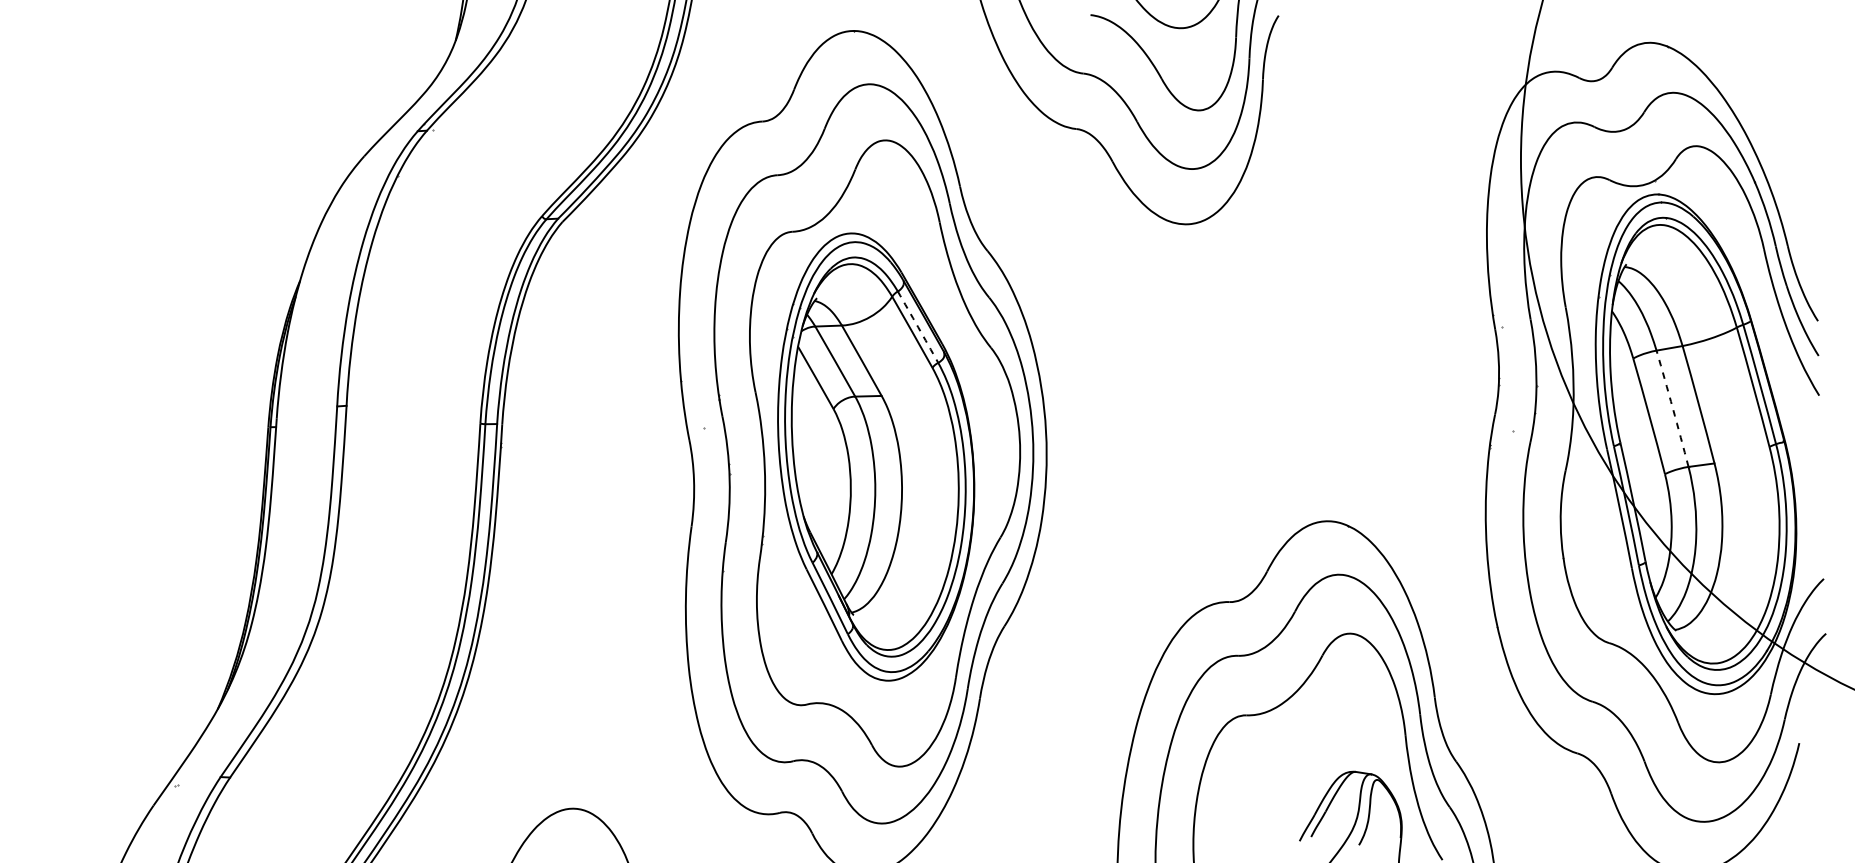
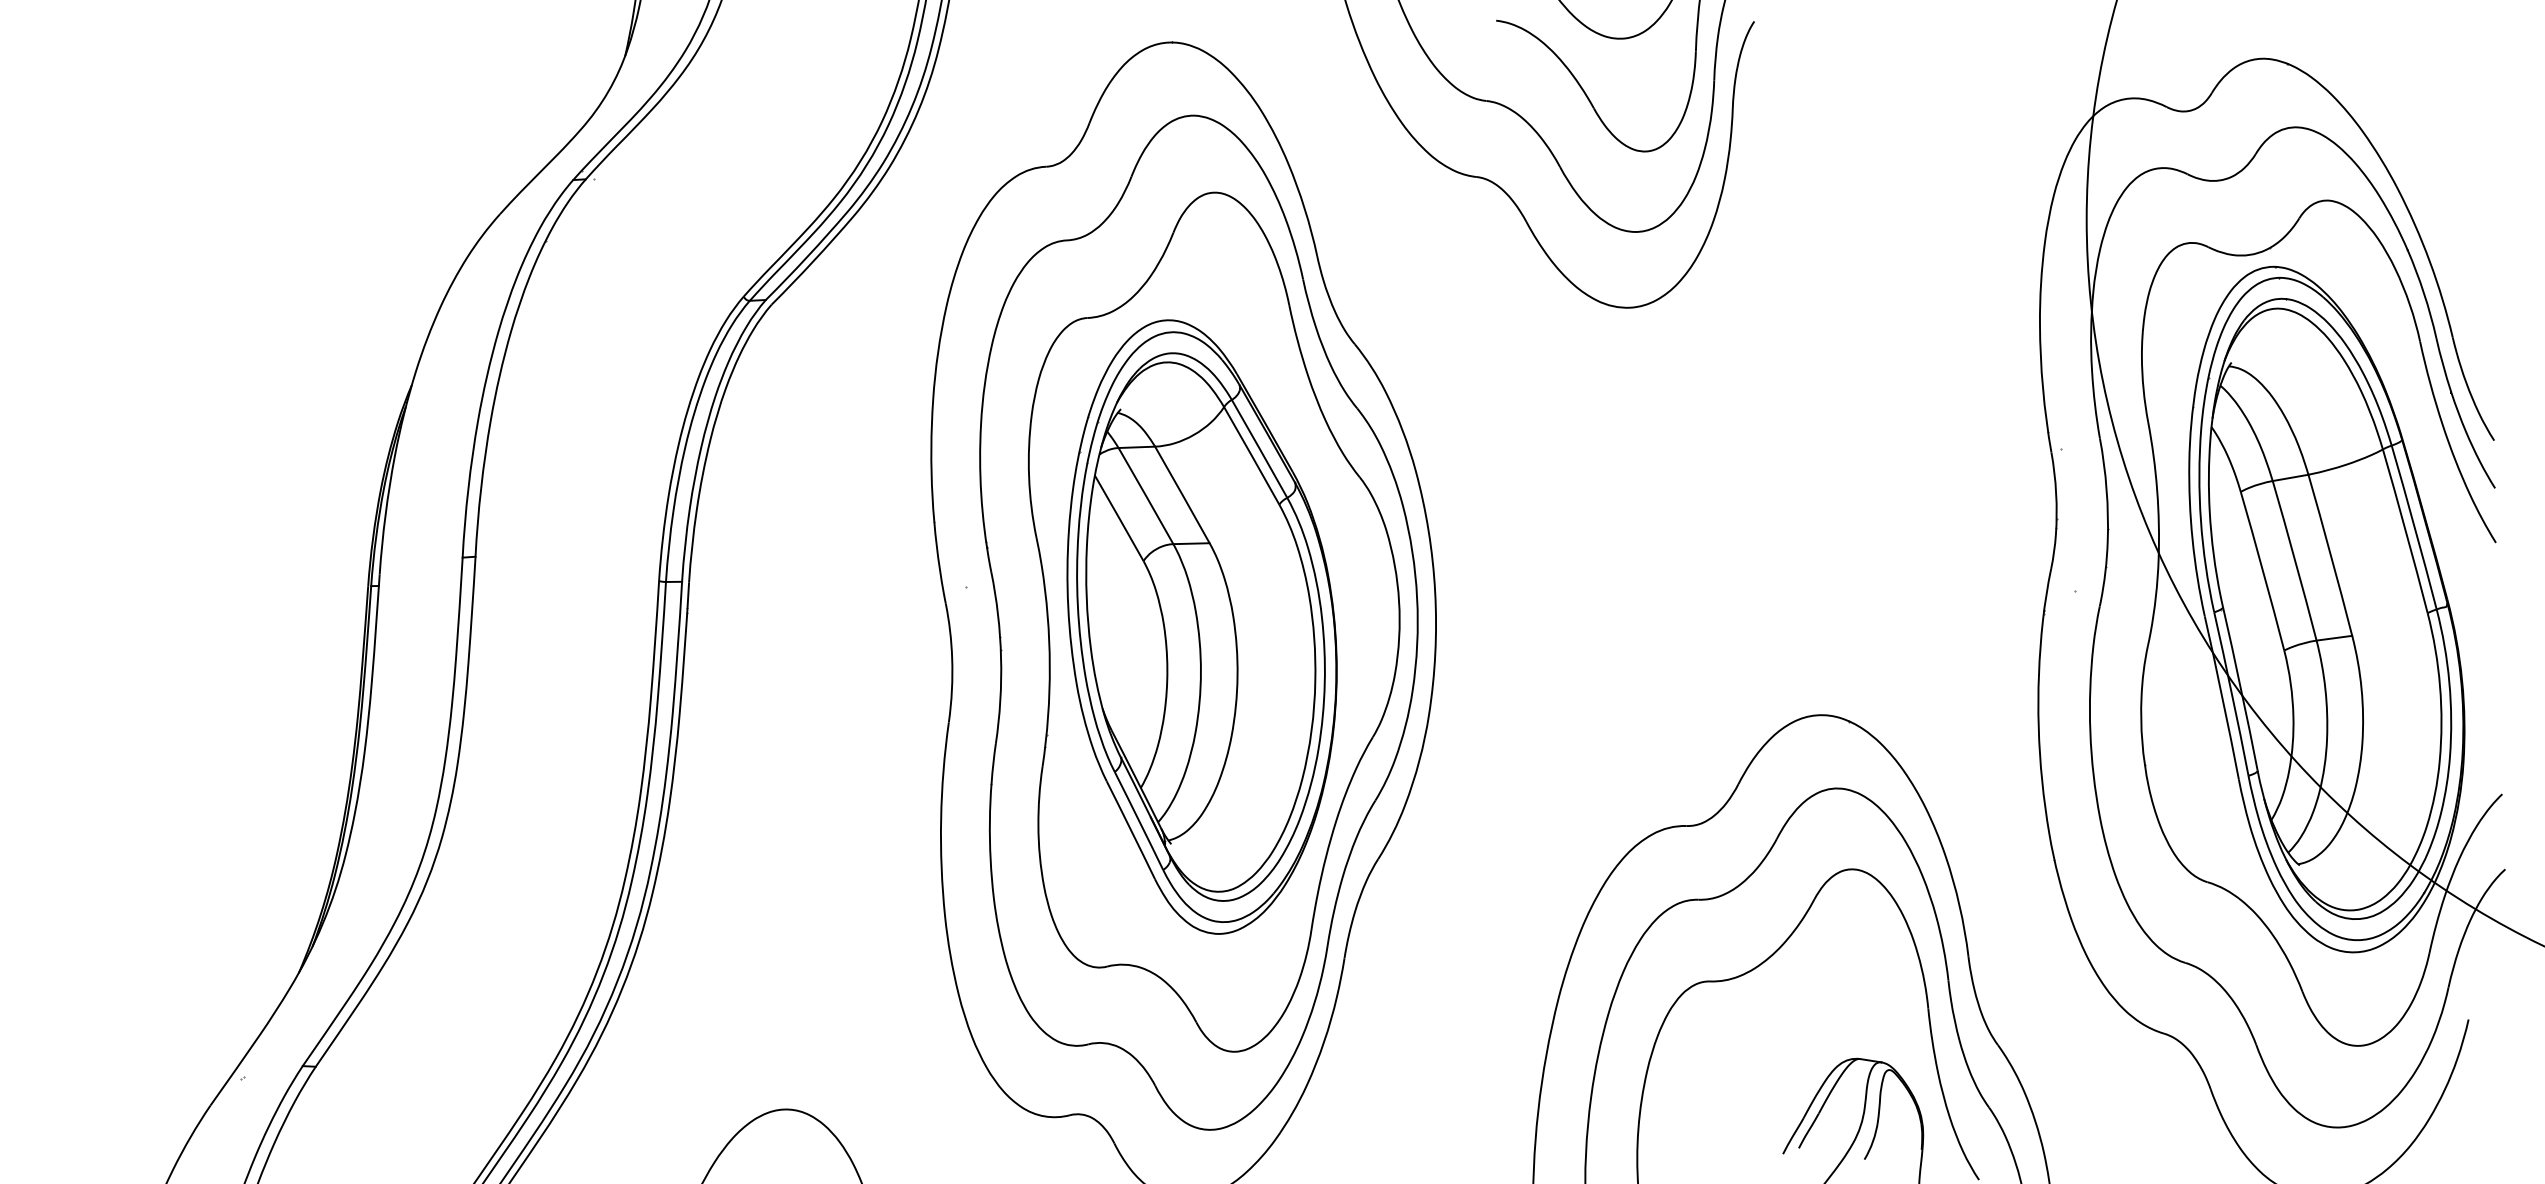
line: (918, 326) -> (1259, 448), dashed -> solid
line: (1673, 408) -> (2295, 560), dashed -> solid

